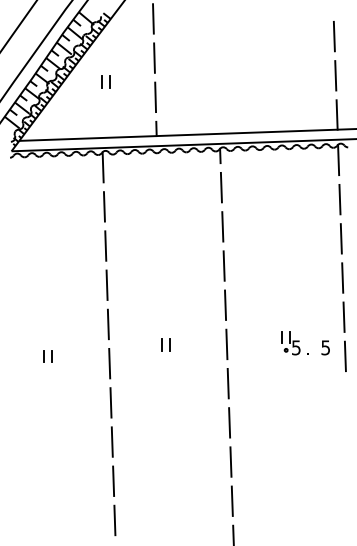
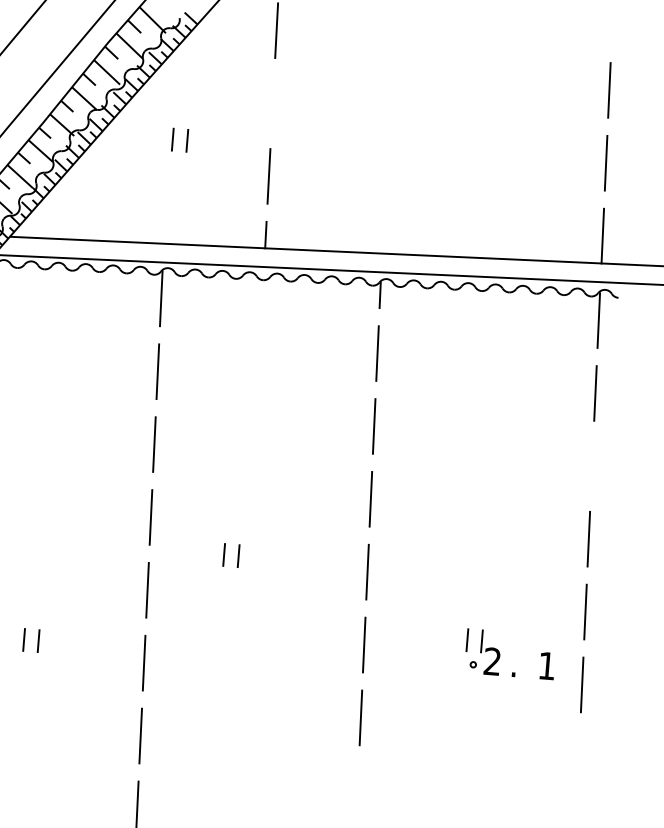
line: (154, 57) -> (272, 102), removed
line: (340, 238) -> (590, 465), removed
part: (165, 344) -> (230, 554), moved
text: (296, 347) -> (492, 661), 5 -> 2
text: (325, 347) -> (546, 665), 5 -> 1
line: (229, 422) -> (357, 790), removed

